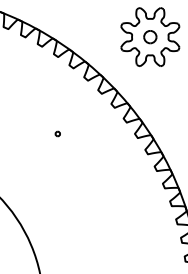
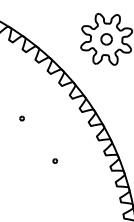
part: (98, 180) -> (54, 160), added

